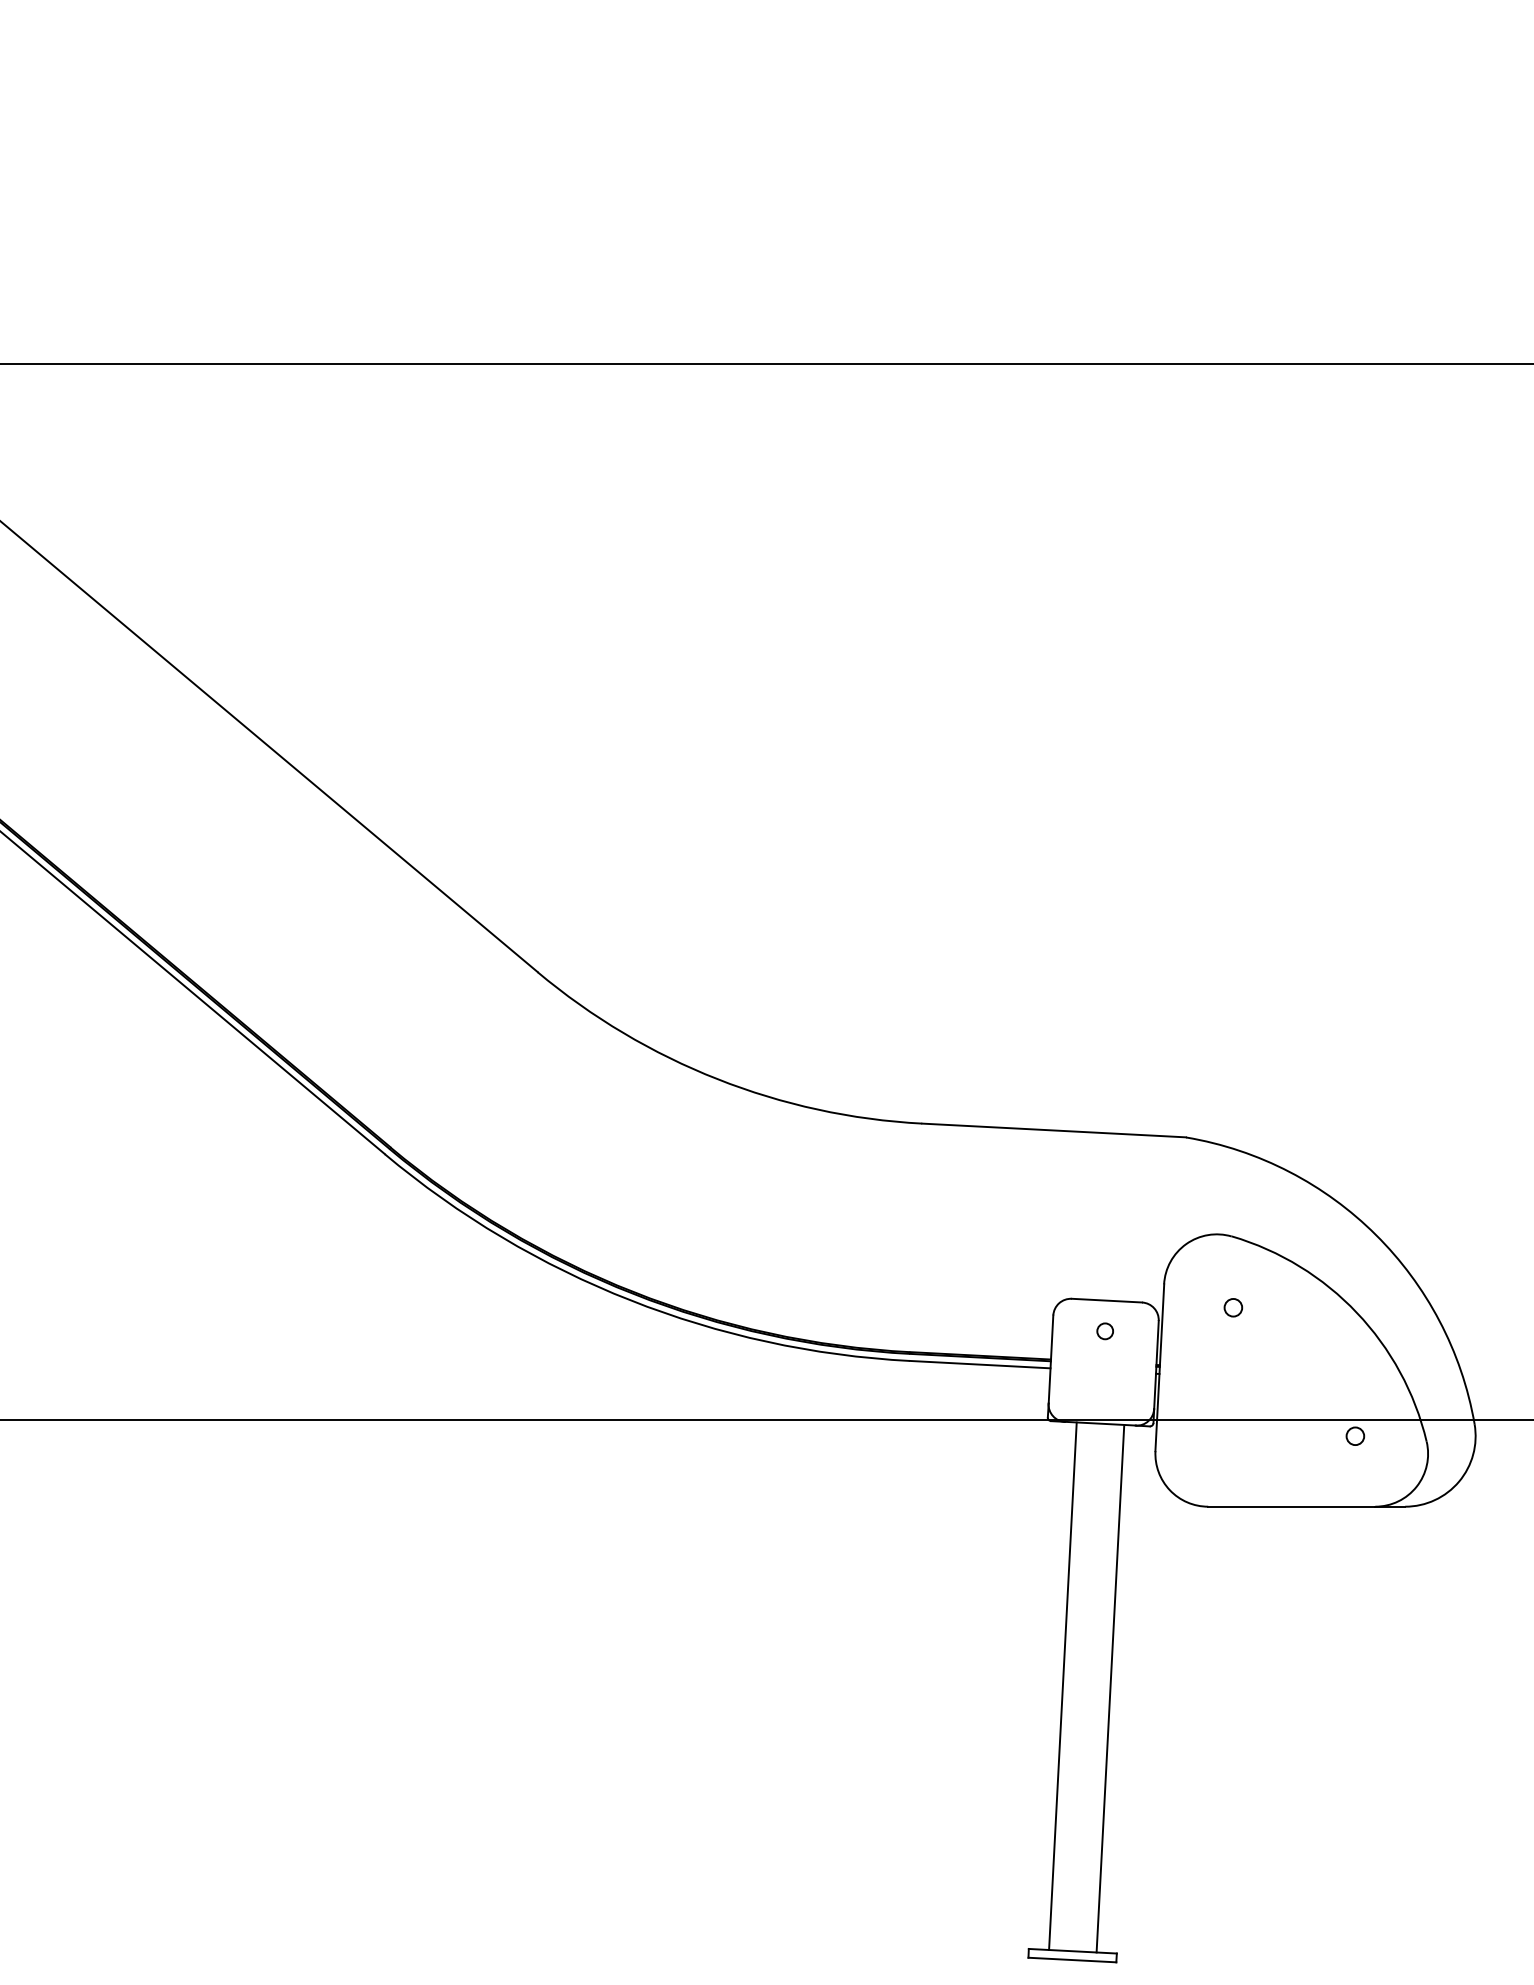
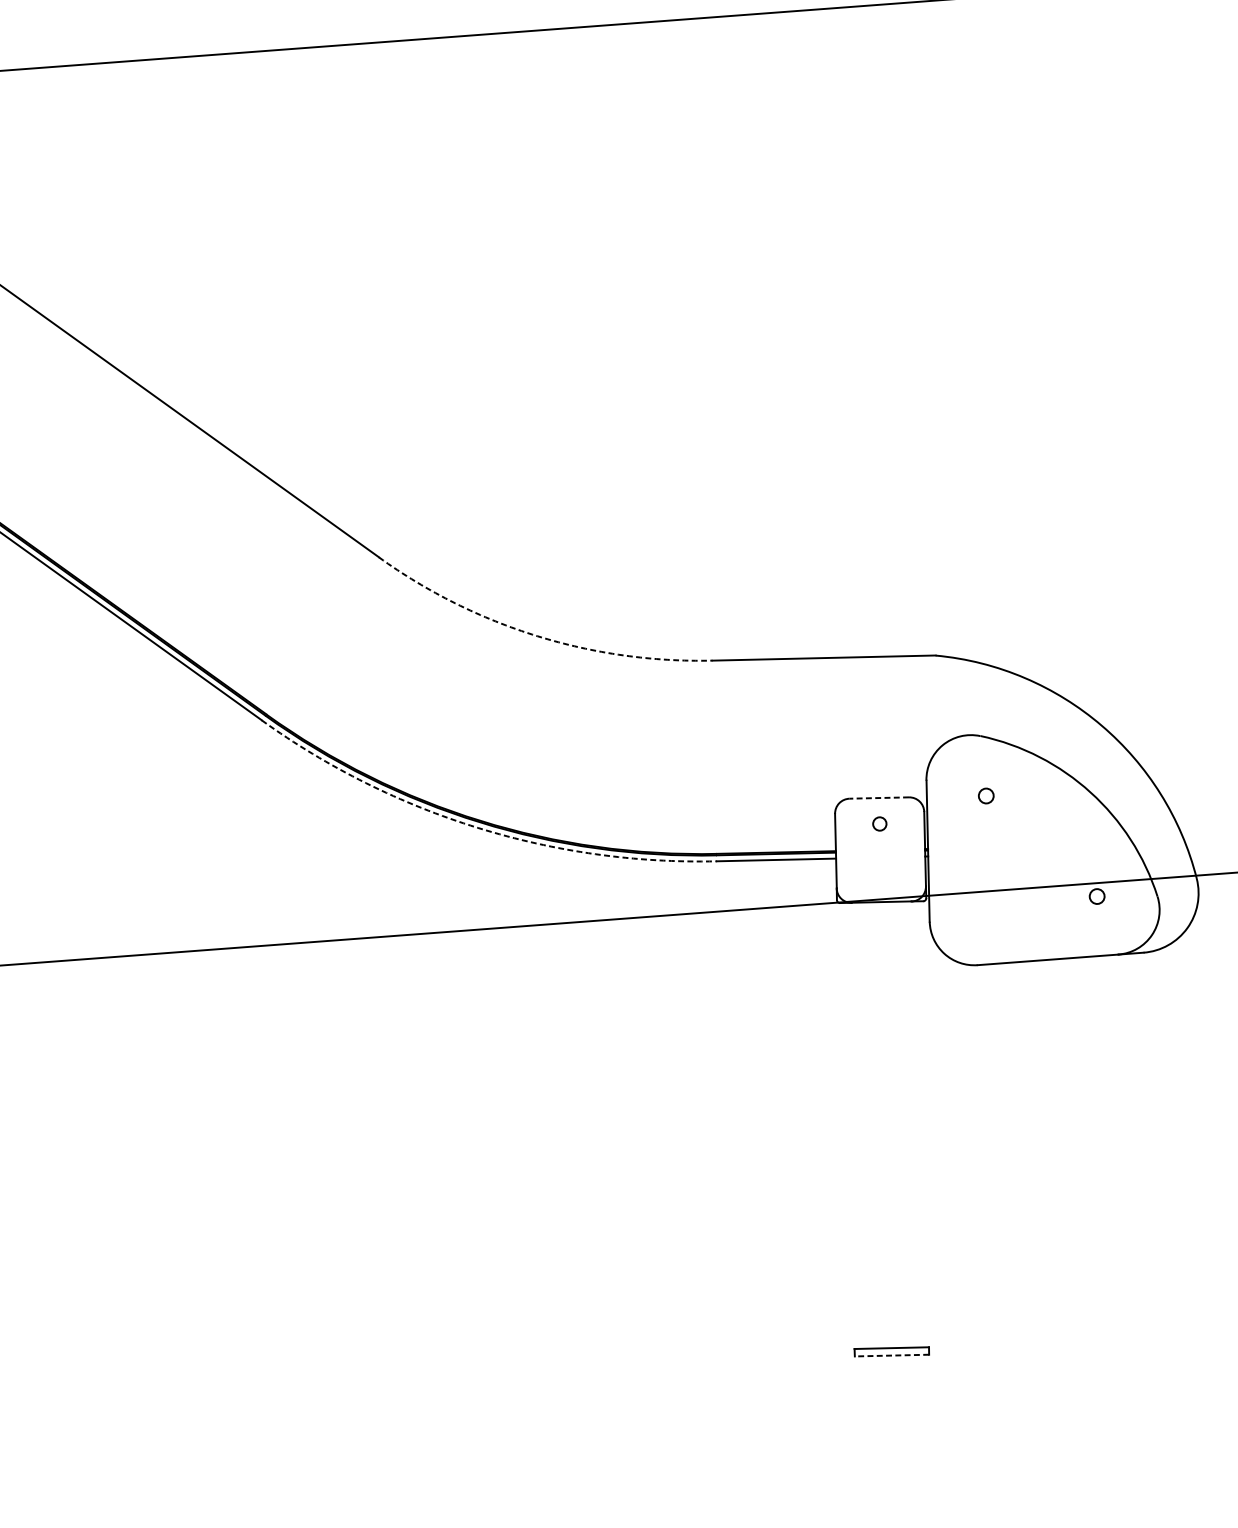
arc: (717, 1079) -> (537, 636), solid -> dashed
arc: (630, 1300) -> (478, 828), solid -> dashed
line: (1106, 1300) -> (878, 797), solid -> dashed
line: (1062, 1686) -> (866, 1125), removed
line: (1110, 1688) -> (906, 1124), removed
line: (1072, 1960) -> (892, 1355), solid -> dashed

